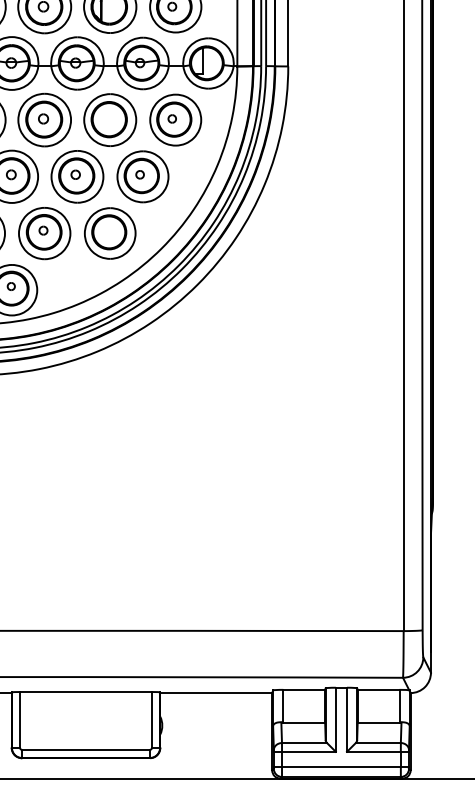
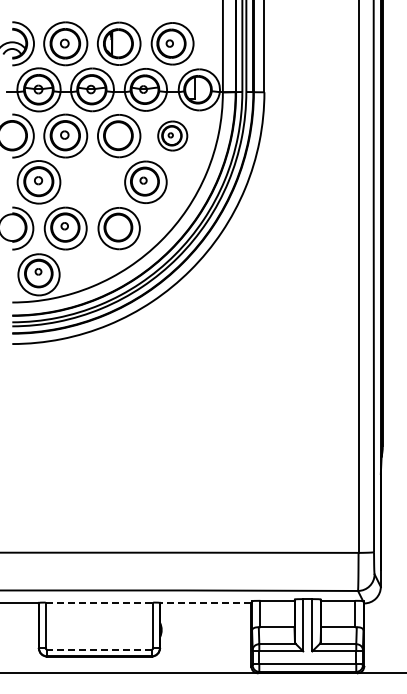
part: (175, 119) -> (172, 135), size x0.7
part: (77, 177) -> (92, 182), removed
line: (86, 691) -> (99, 602), solid -> dashed
line: (216, 693) -> (205, 603), solid -> dashed
line: (84, 749) -> (98, 649), solid -> dashed

